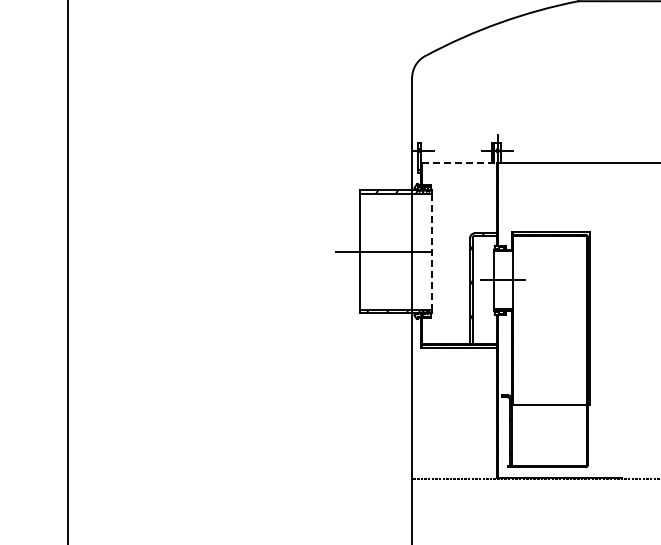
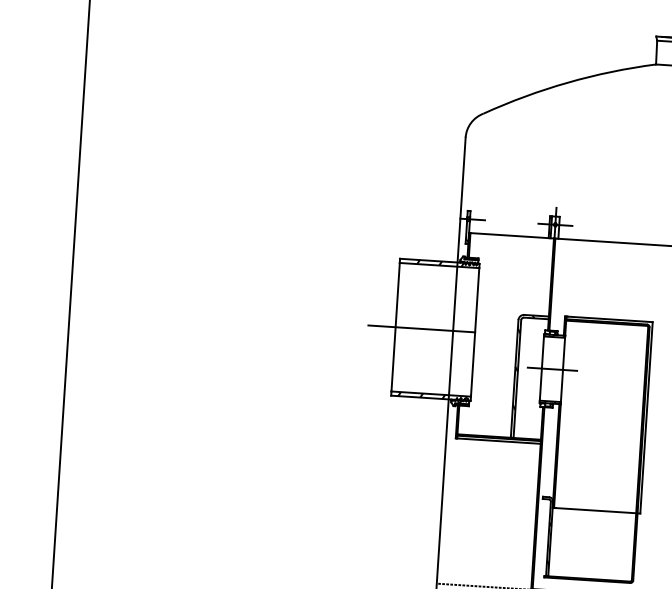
line: (459, 163) -> (512, 236), dashed -> solid
line: (431, 251) -> (474, 332), dashed -> solid

